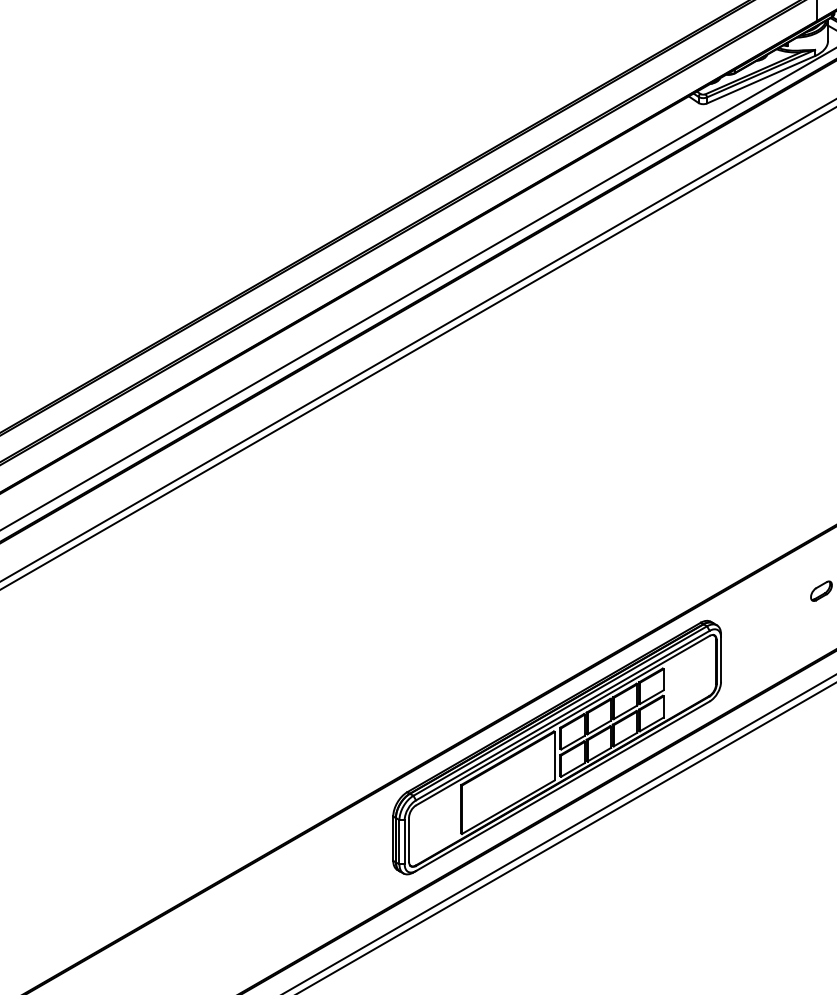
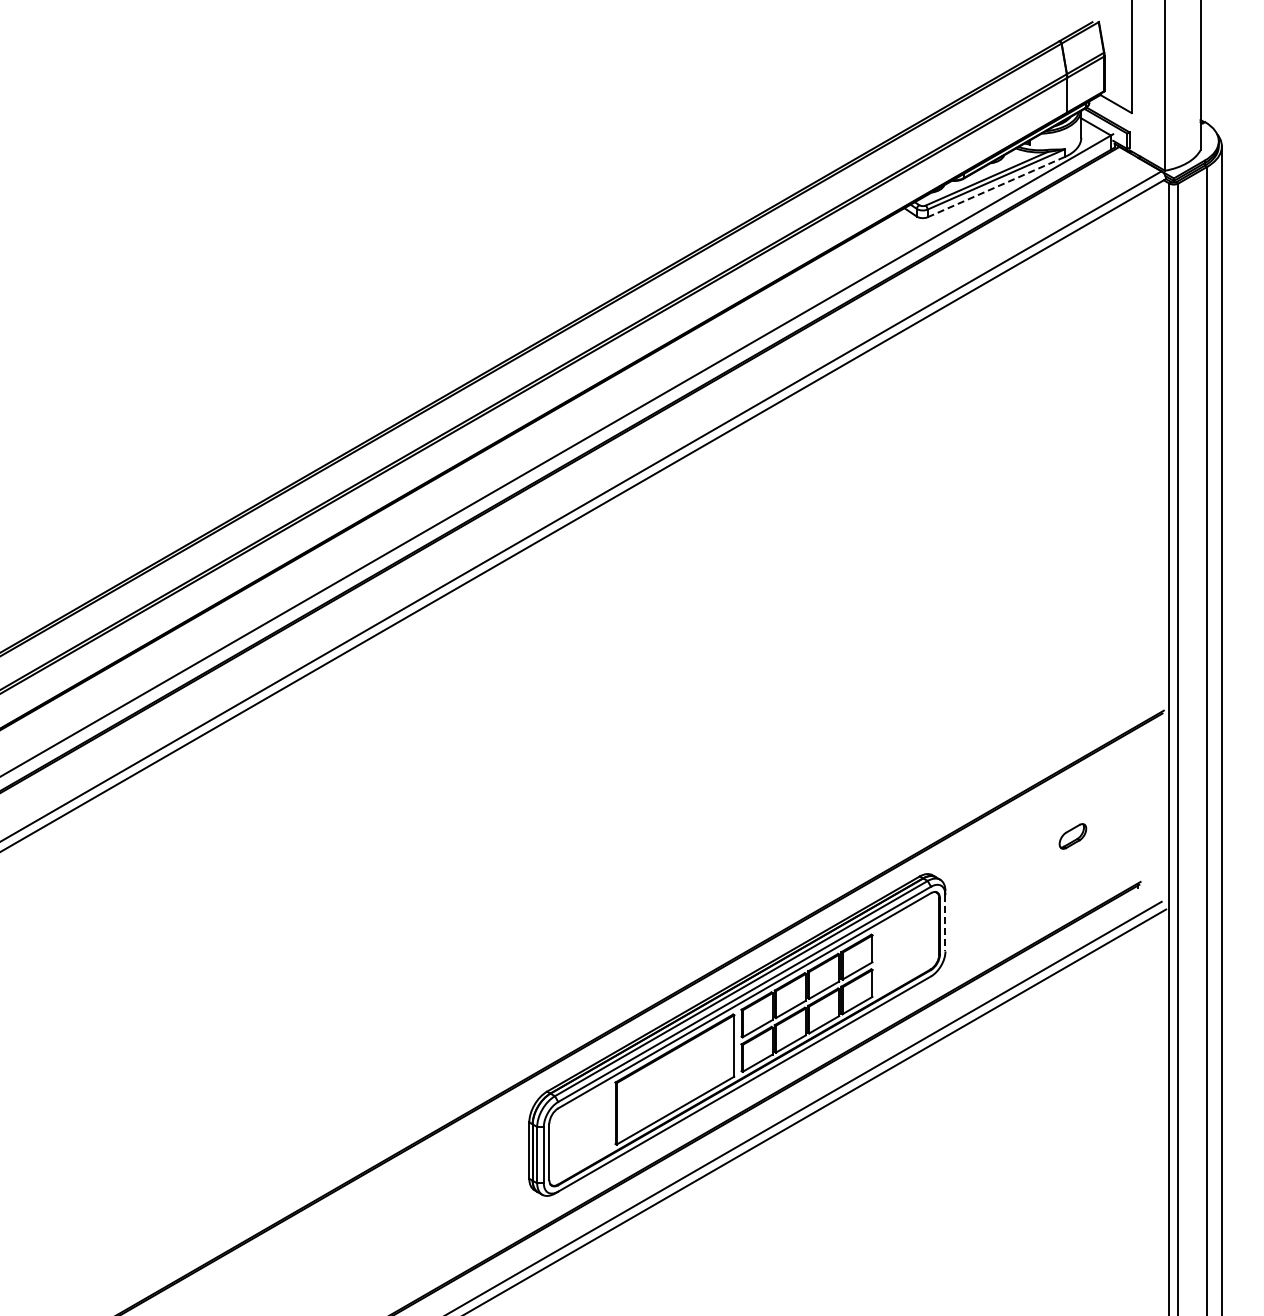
line: (761, 80) -> (996, 187), solid -> dashed
line: (721, 659) -> (945, 923), solid -> dashed

